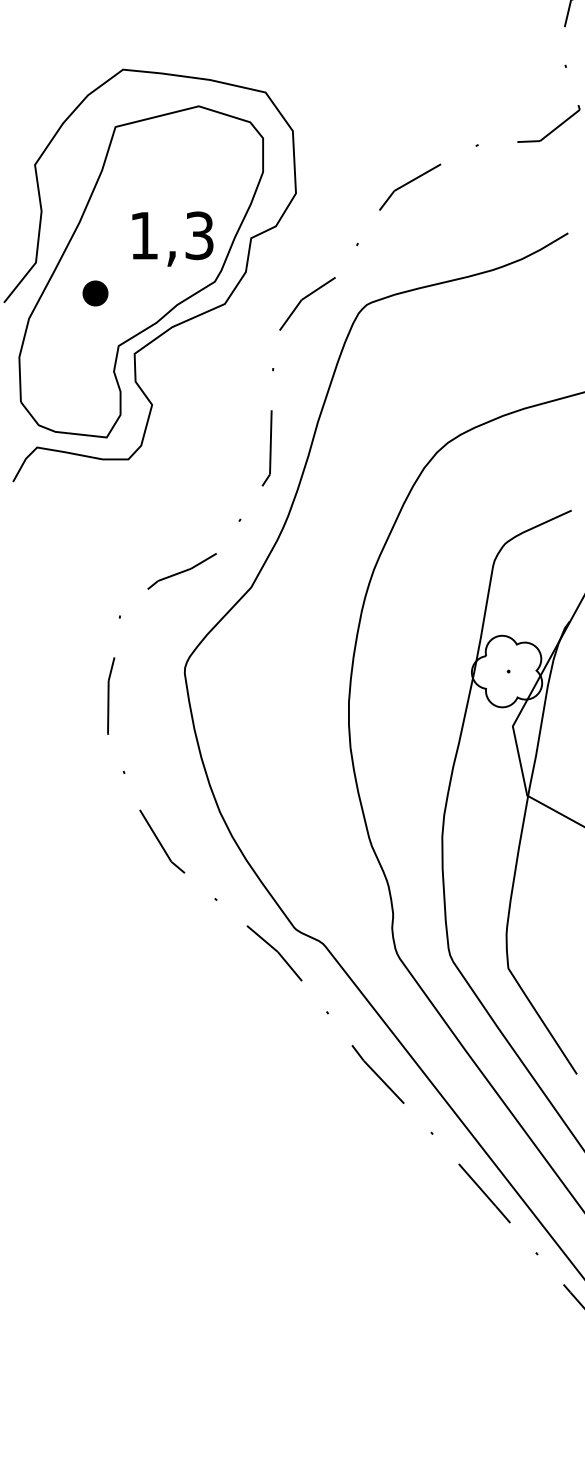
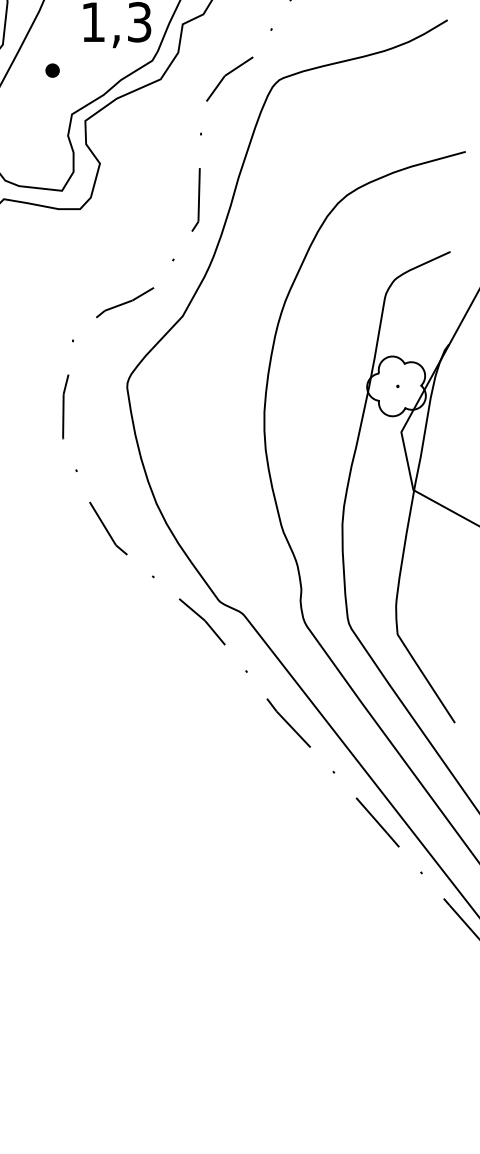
part: (95, 293) -> (52, 70), size x0.62

